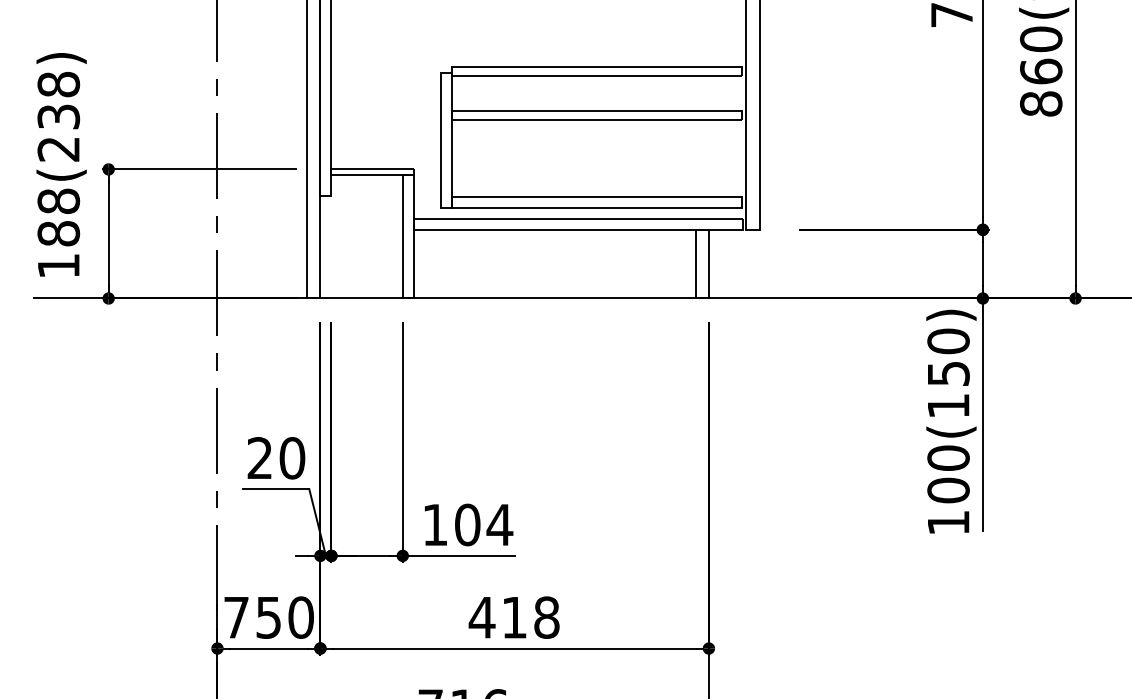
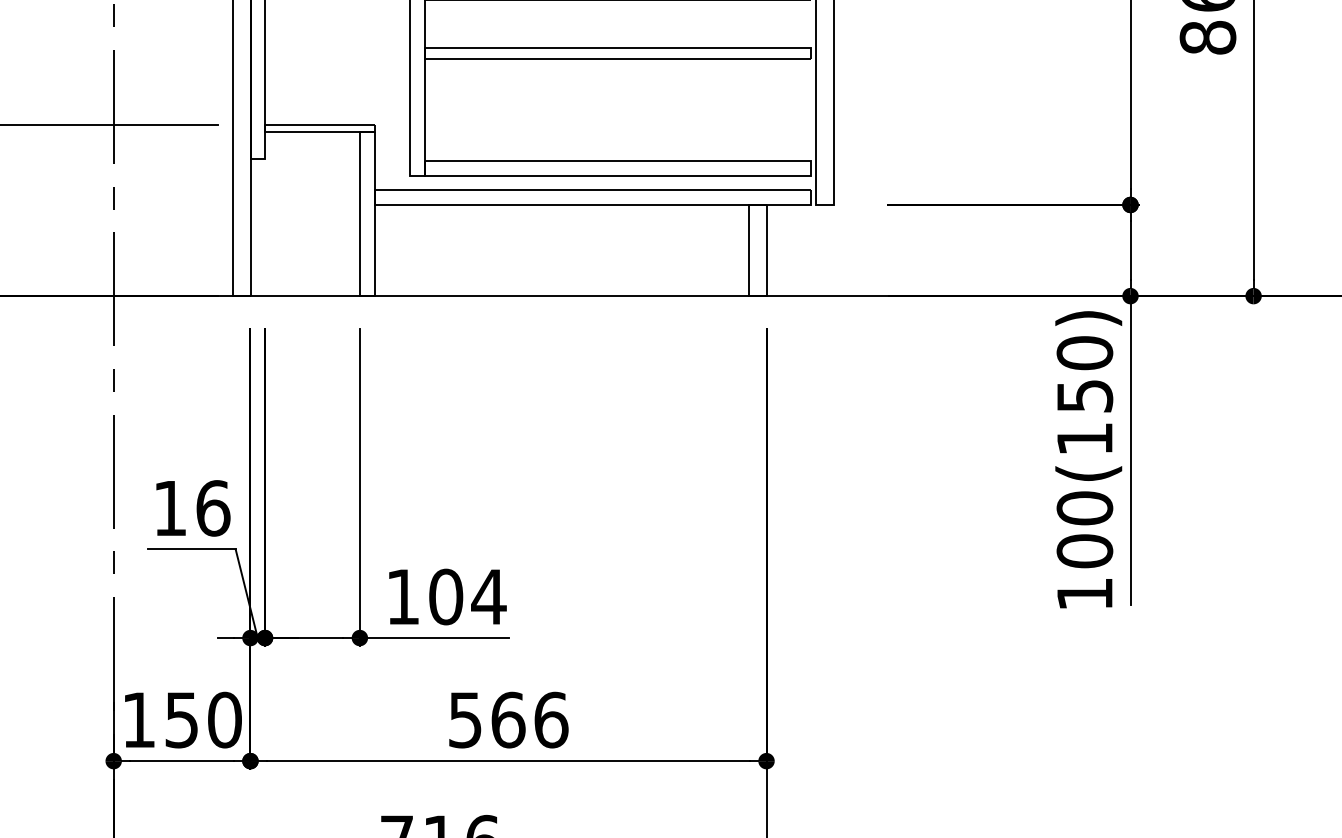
text: (276, 458) -> (192, 508), 20 -> 16
text: (236, 617) -> (138, 719), 750 -> 150
text: (513, 617) -> (506, 719), 418 -> 566

